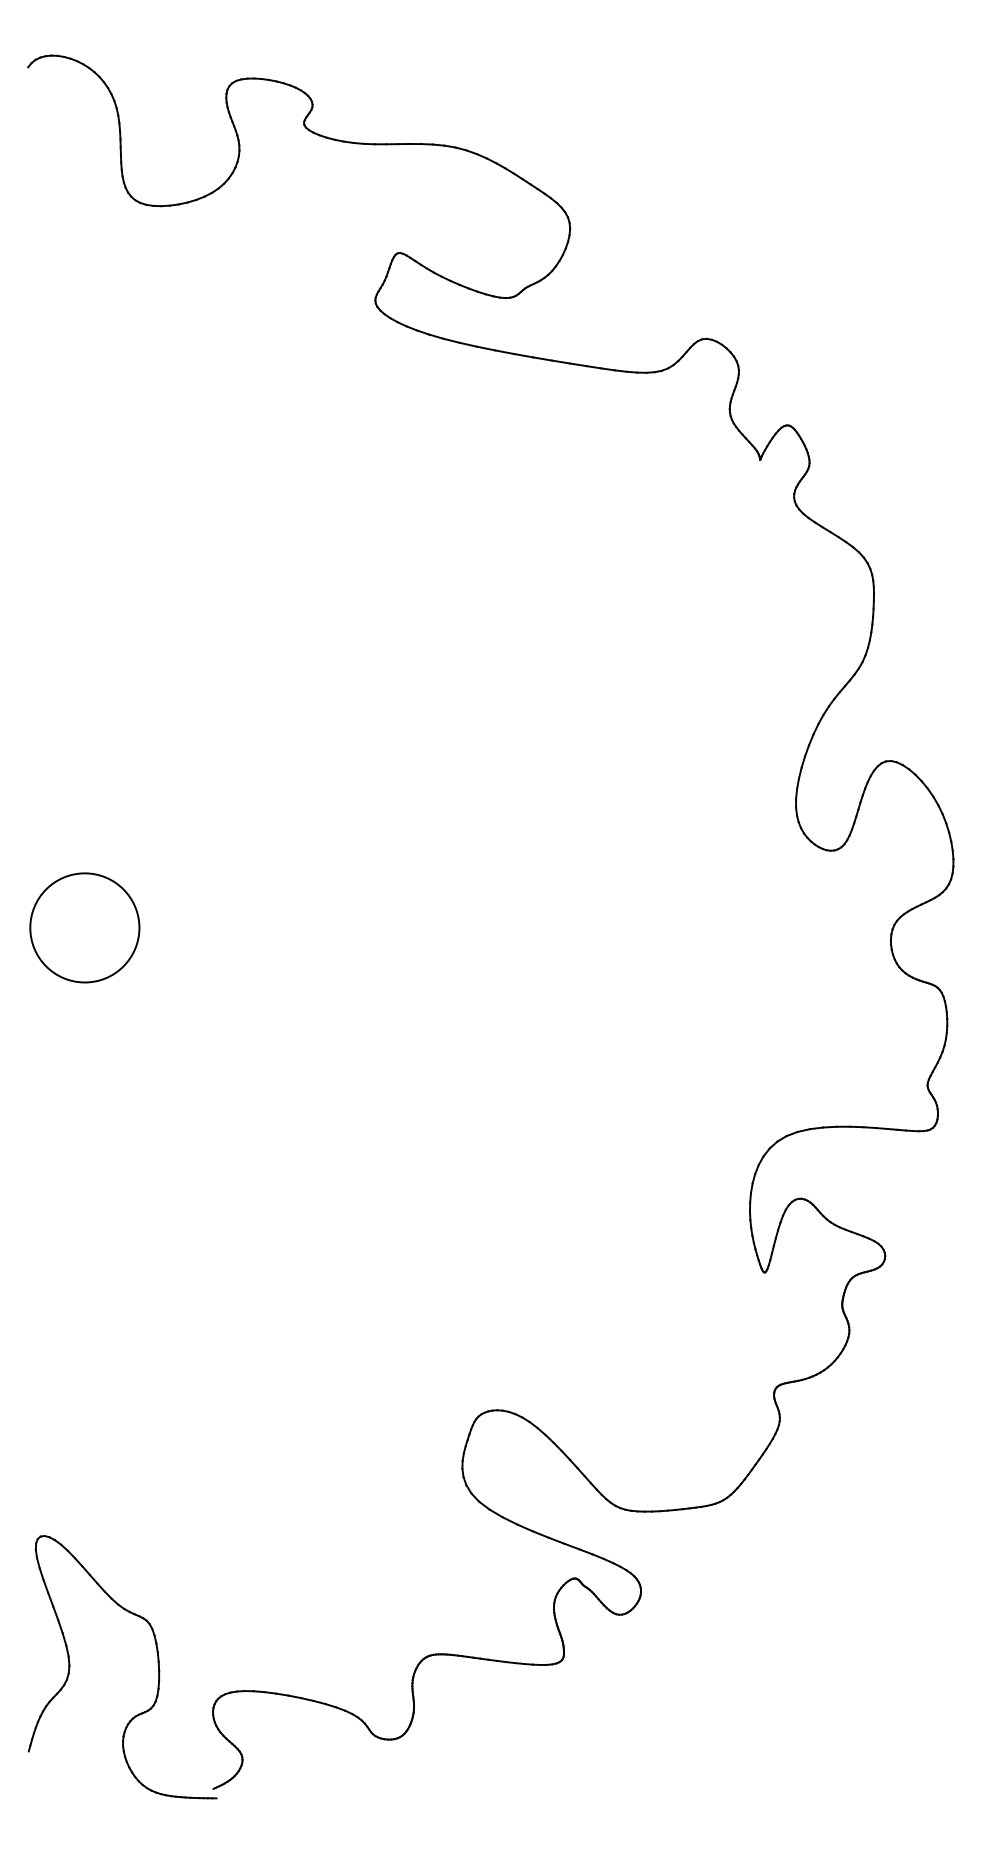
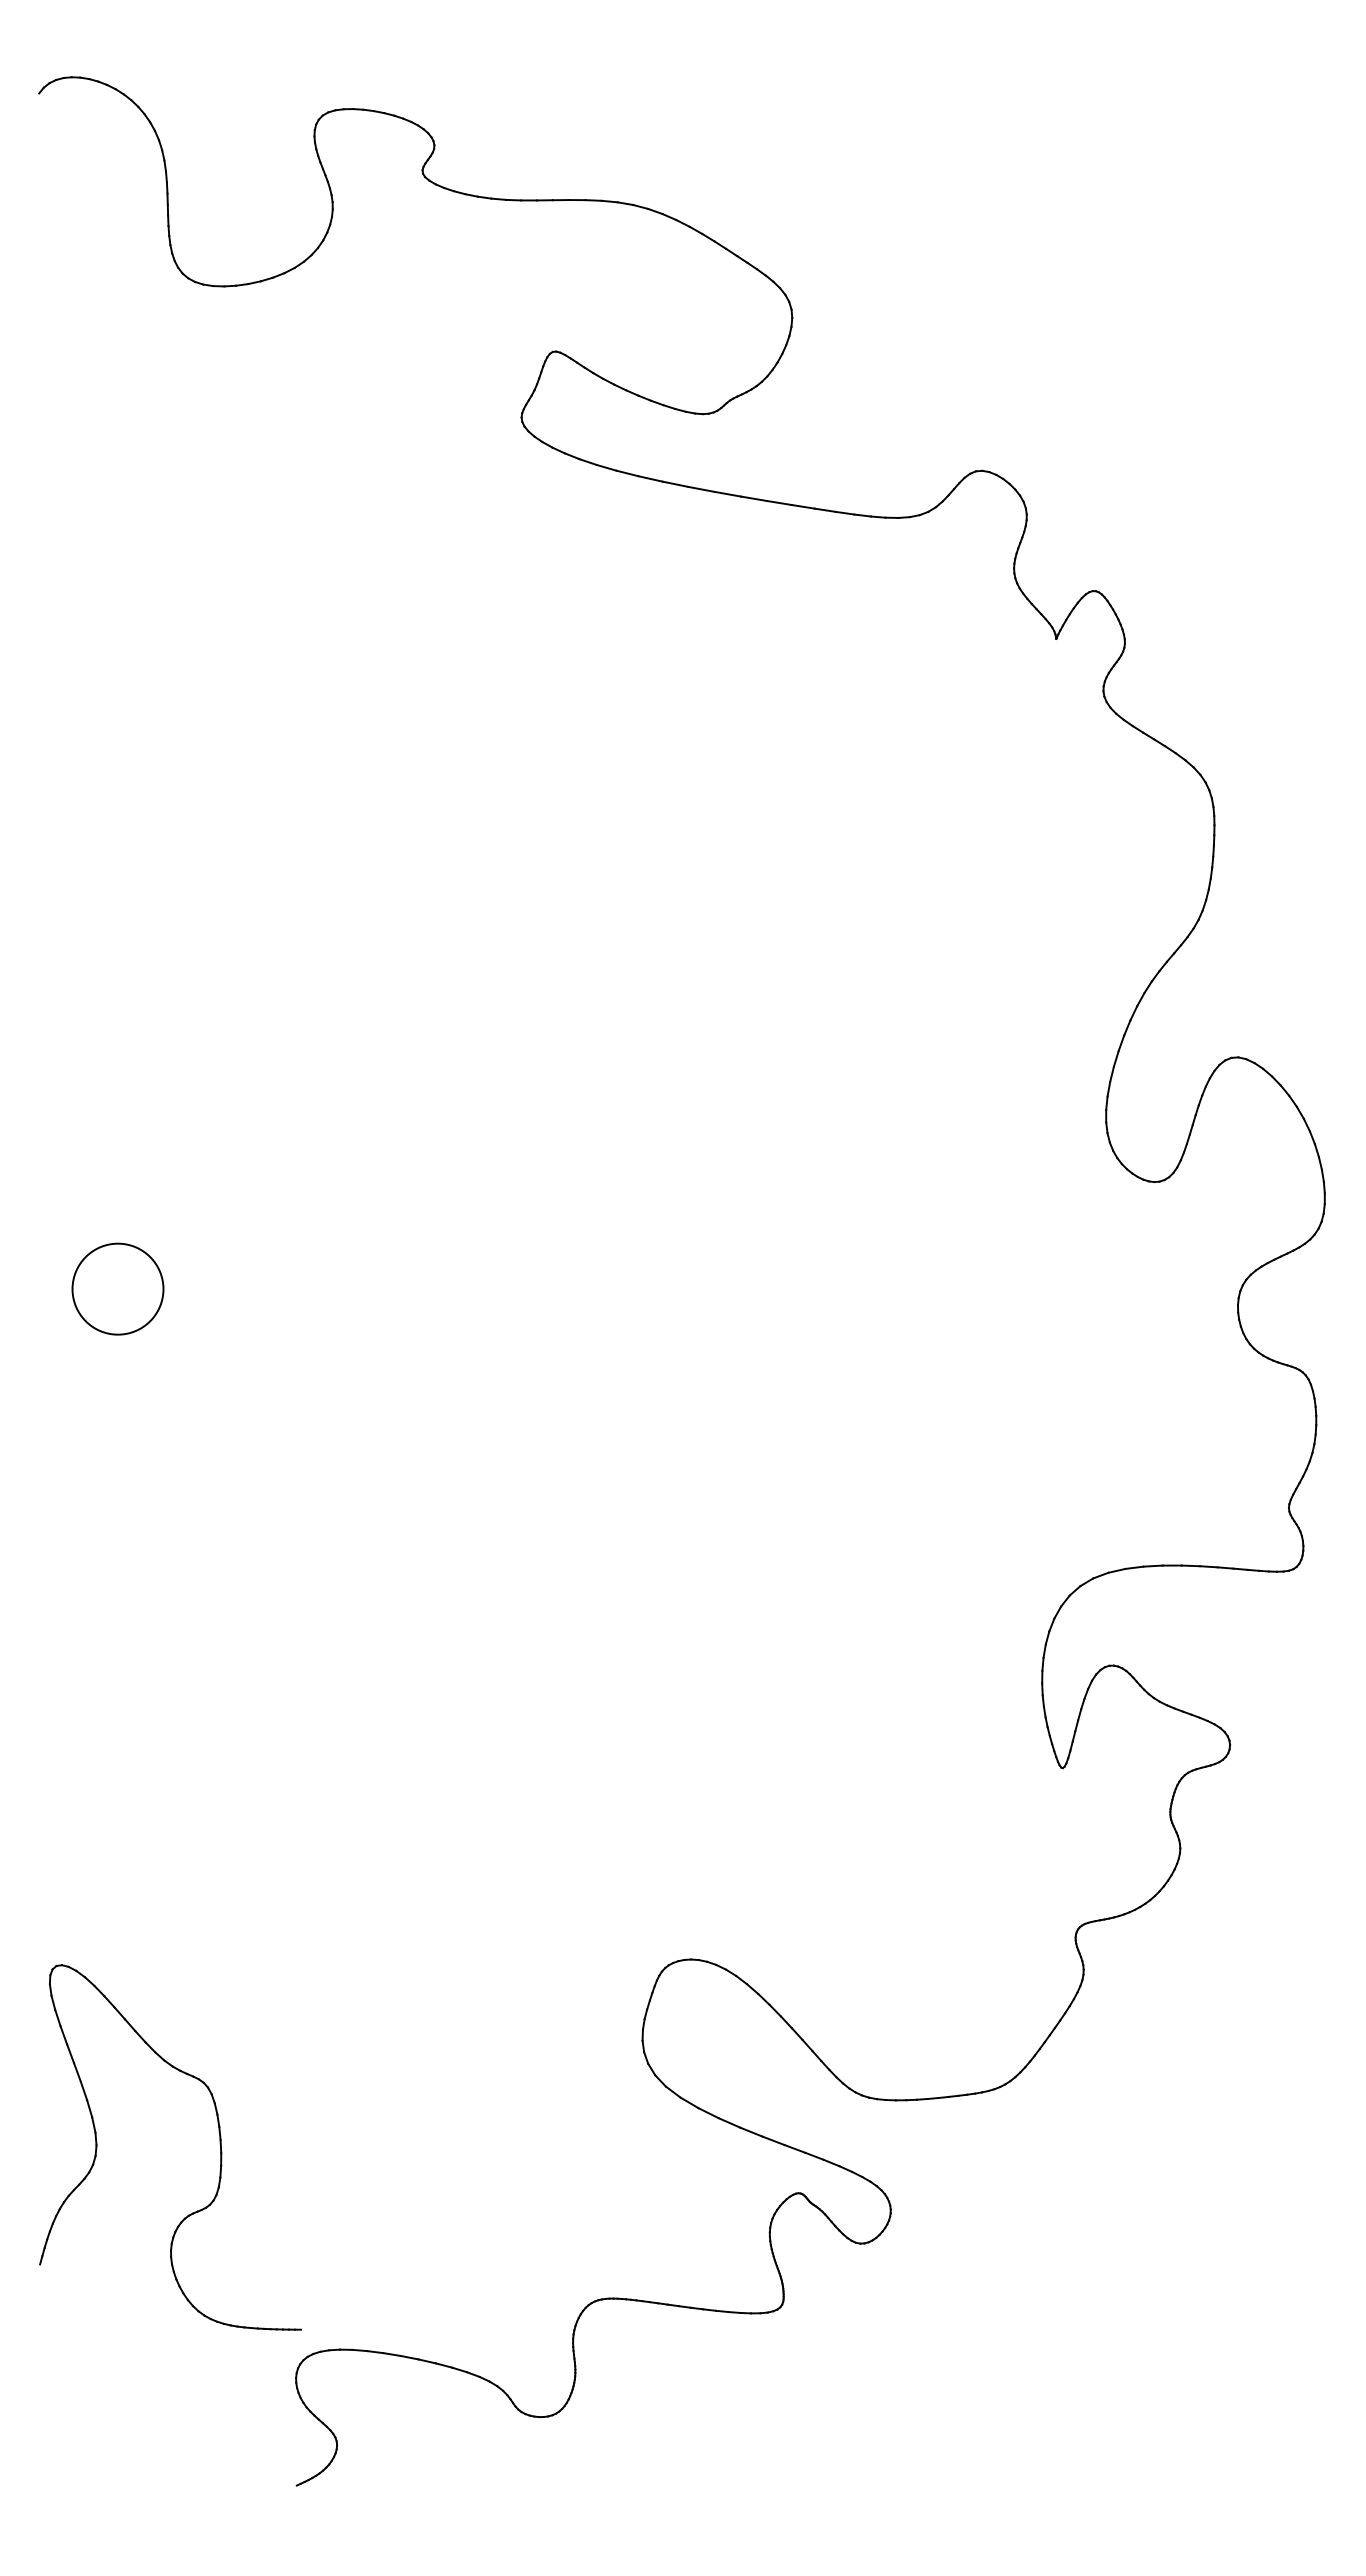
circle: (84, 927) -> (117, 1288), size x0.6
part: (157, 1665) -> (219, 2144), moved

